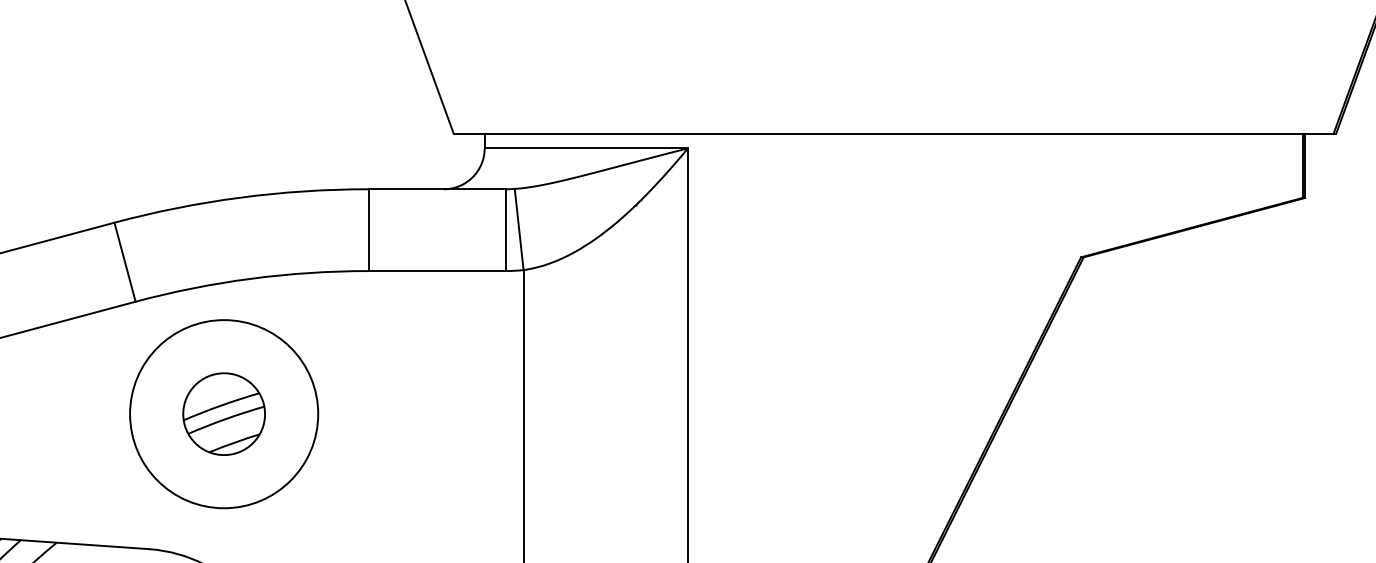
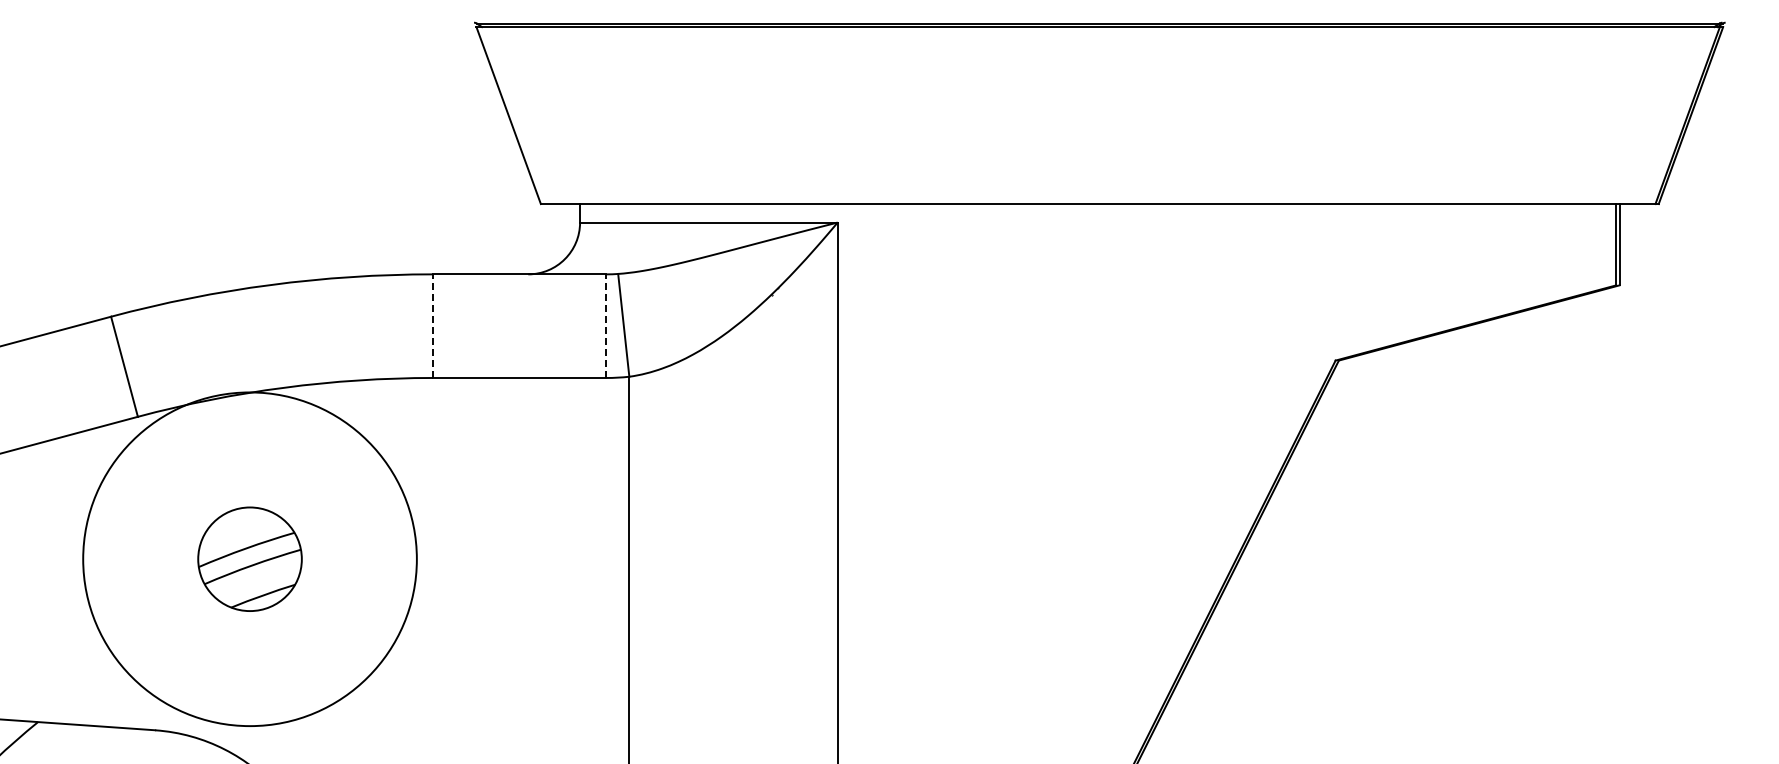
line: (368, 230) -> (432, 326), solid -> dashed
line: (505, 230) -> (606, 326), solid -> dashed
circle: (223, 414) -> (249, 559), size x1.4

